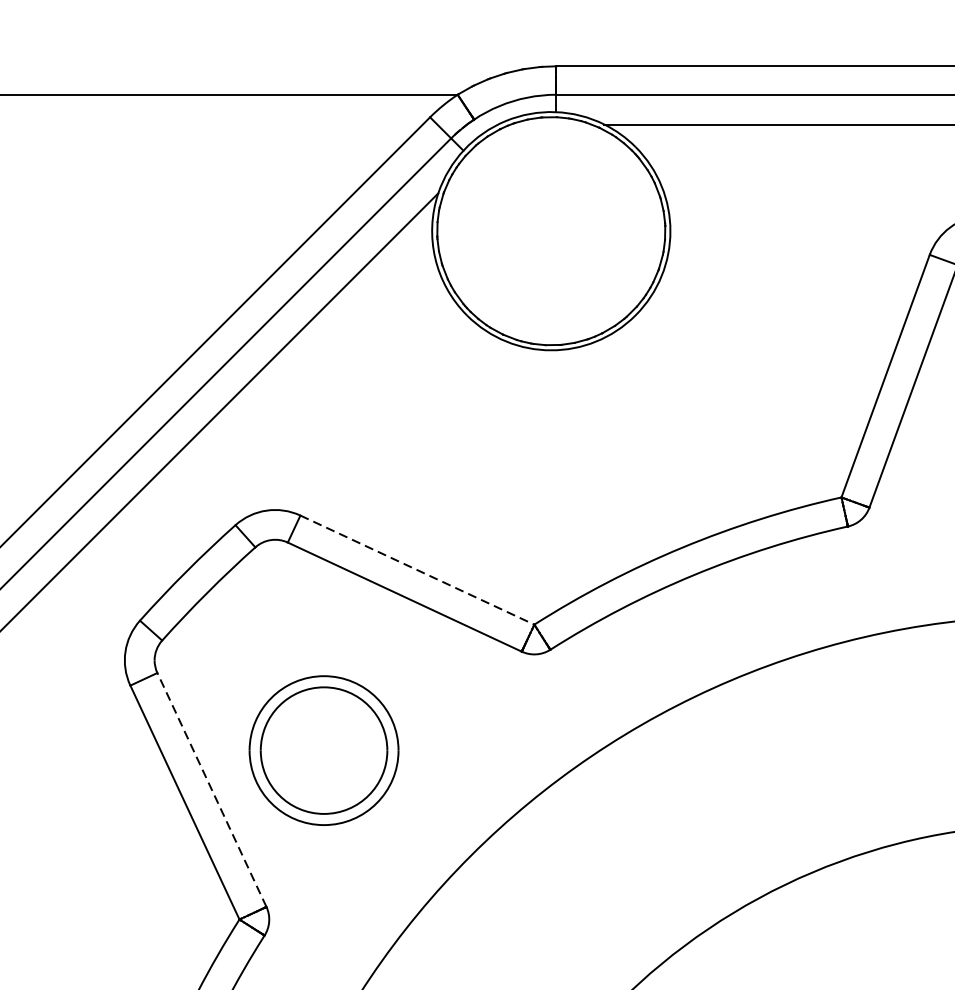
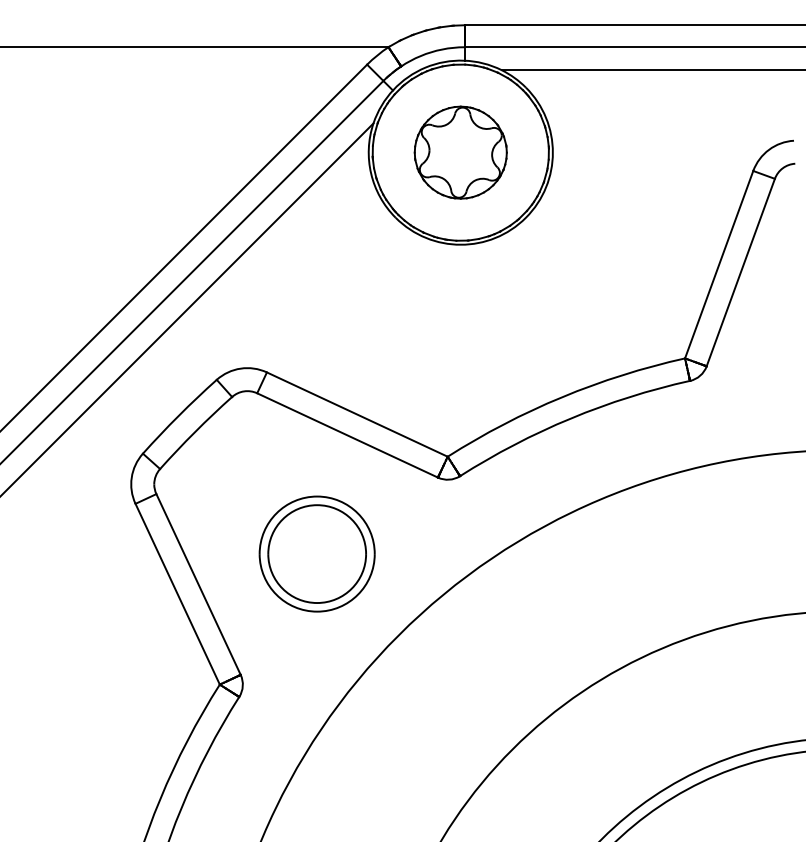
part: (550, 230) -> (460, 152), added
line: (417, 570) -> (357, 414), dashed -> solid
part: (323, 749) -> (316, 553), moved
line: (211, 789) -> (198, 584), dashed -> solid

